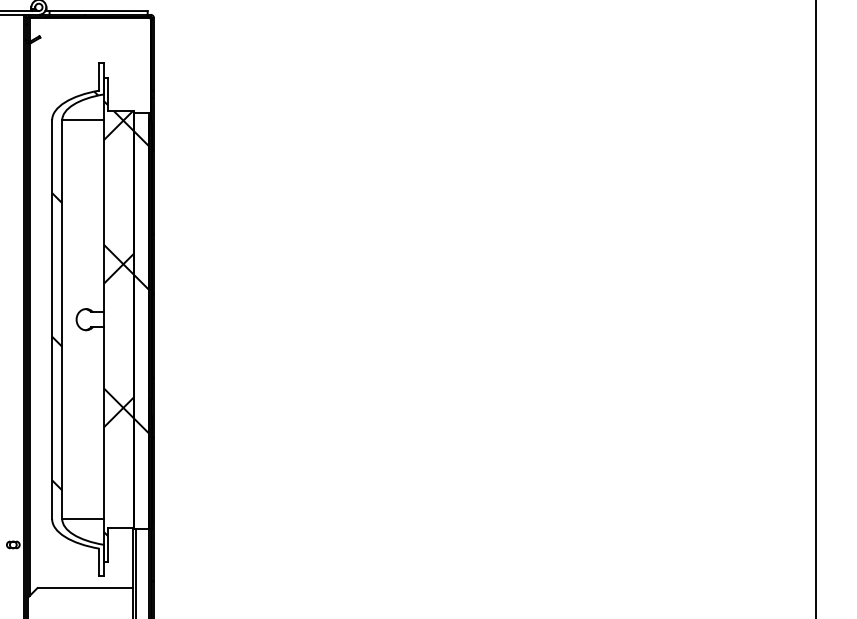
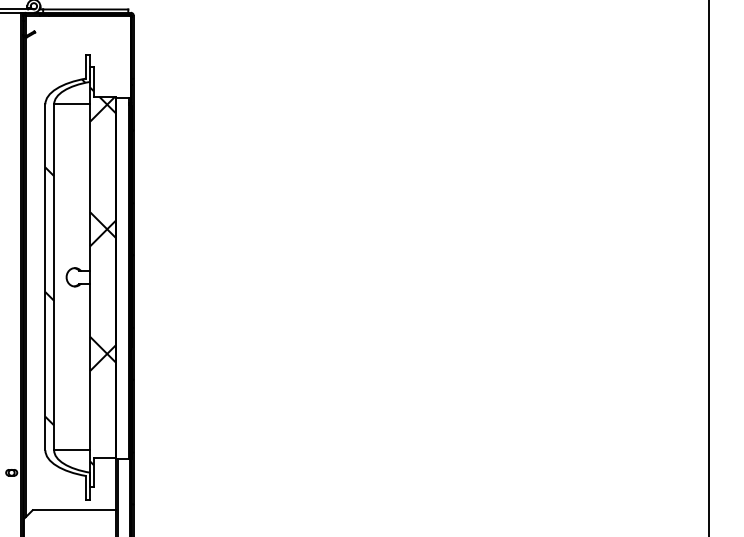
hatch: (140, 281) -> (122, 244), removed

